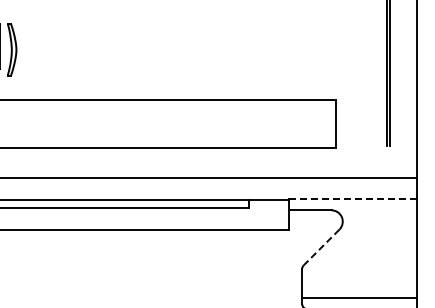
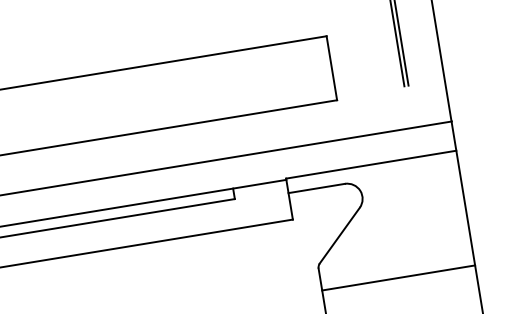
line: (353, 199) -> (371, 164), dashed -> solid
line: (321, 247) -> (339, 235), dashed -> solid
line: (359, 298) -> (398, 278), moved

